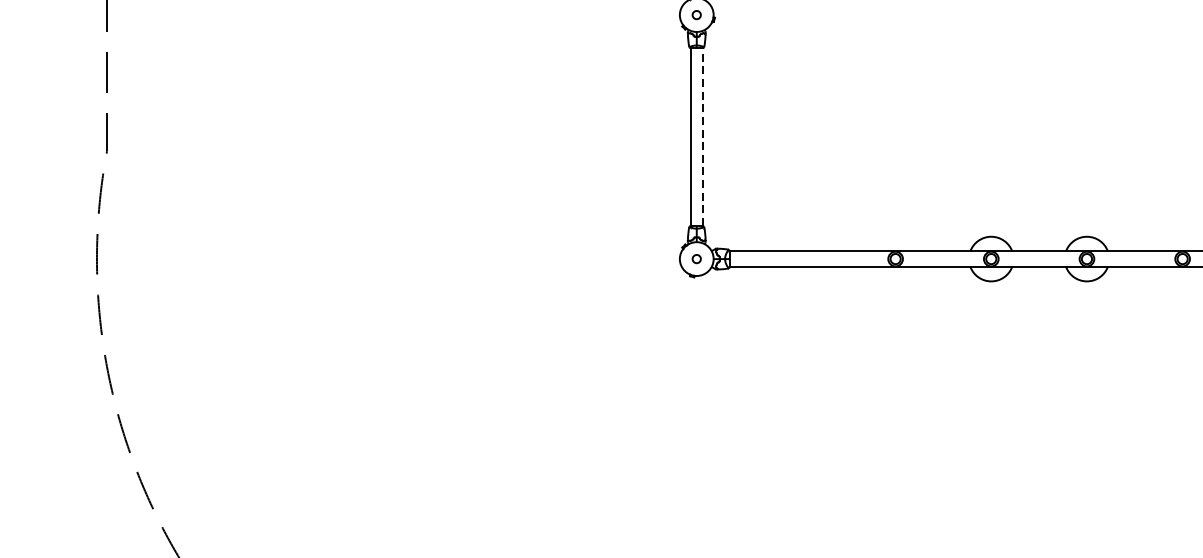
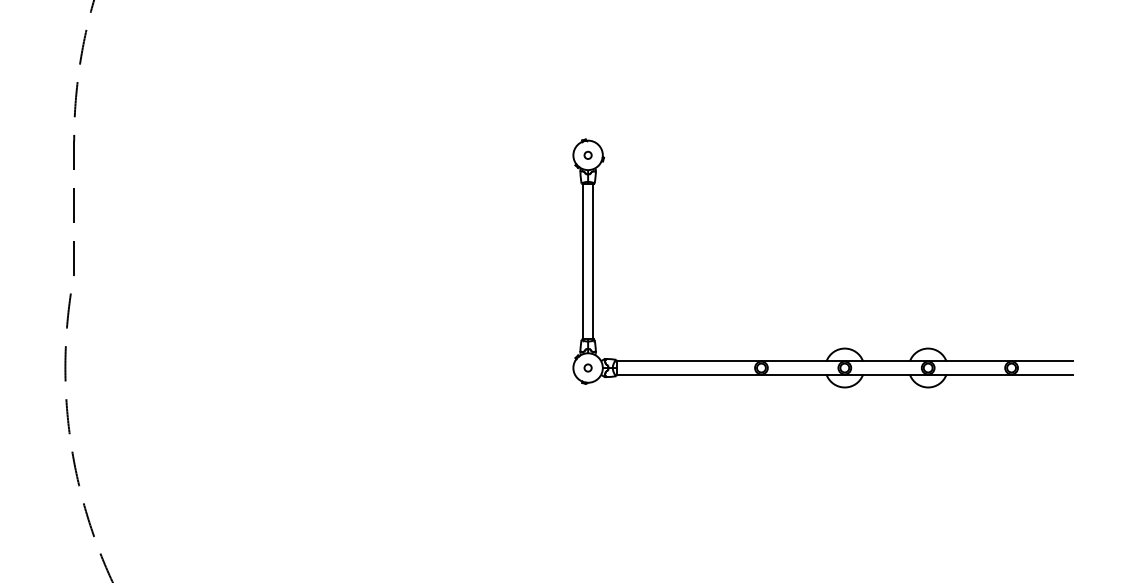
line: (702, 136) -> (593, 261), dashed -> solid

